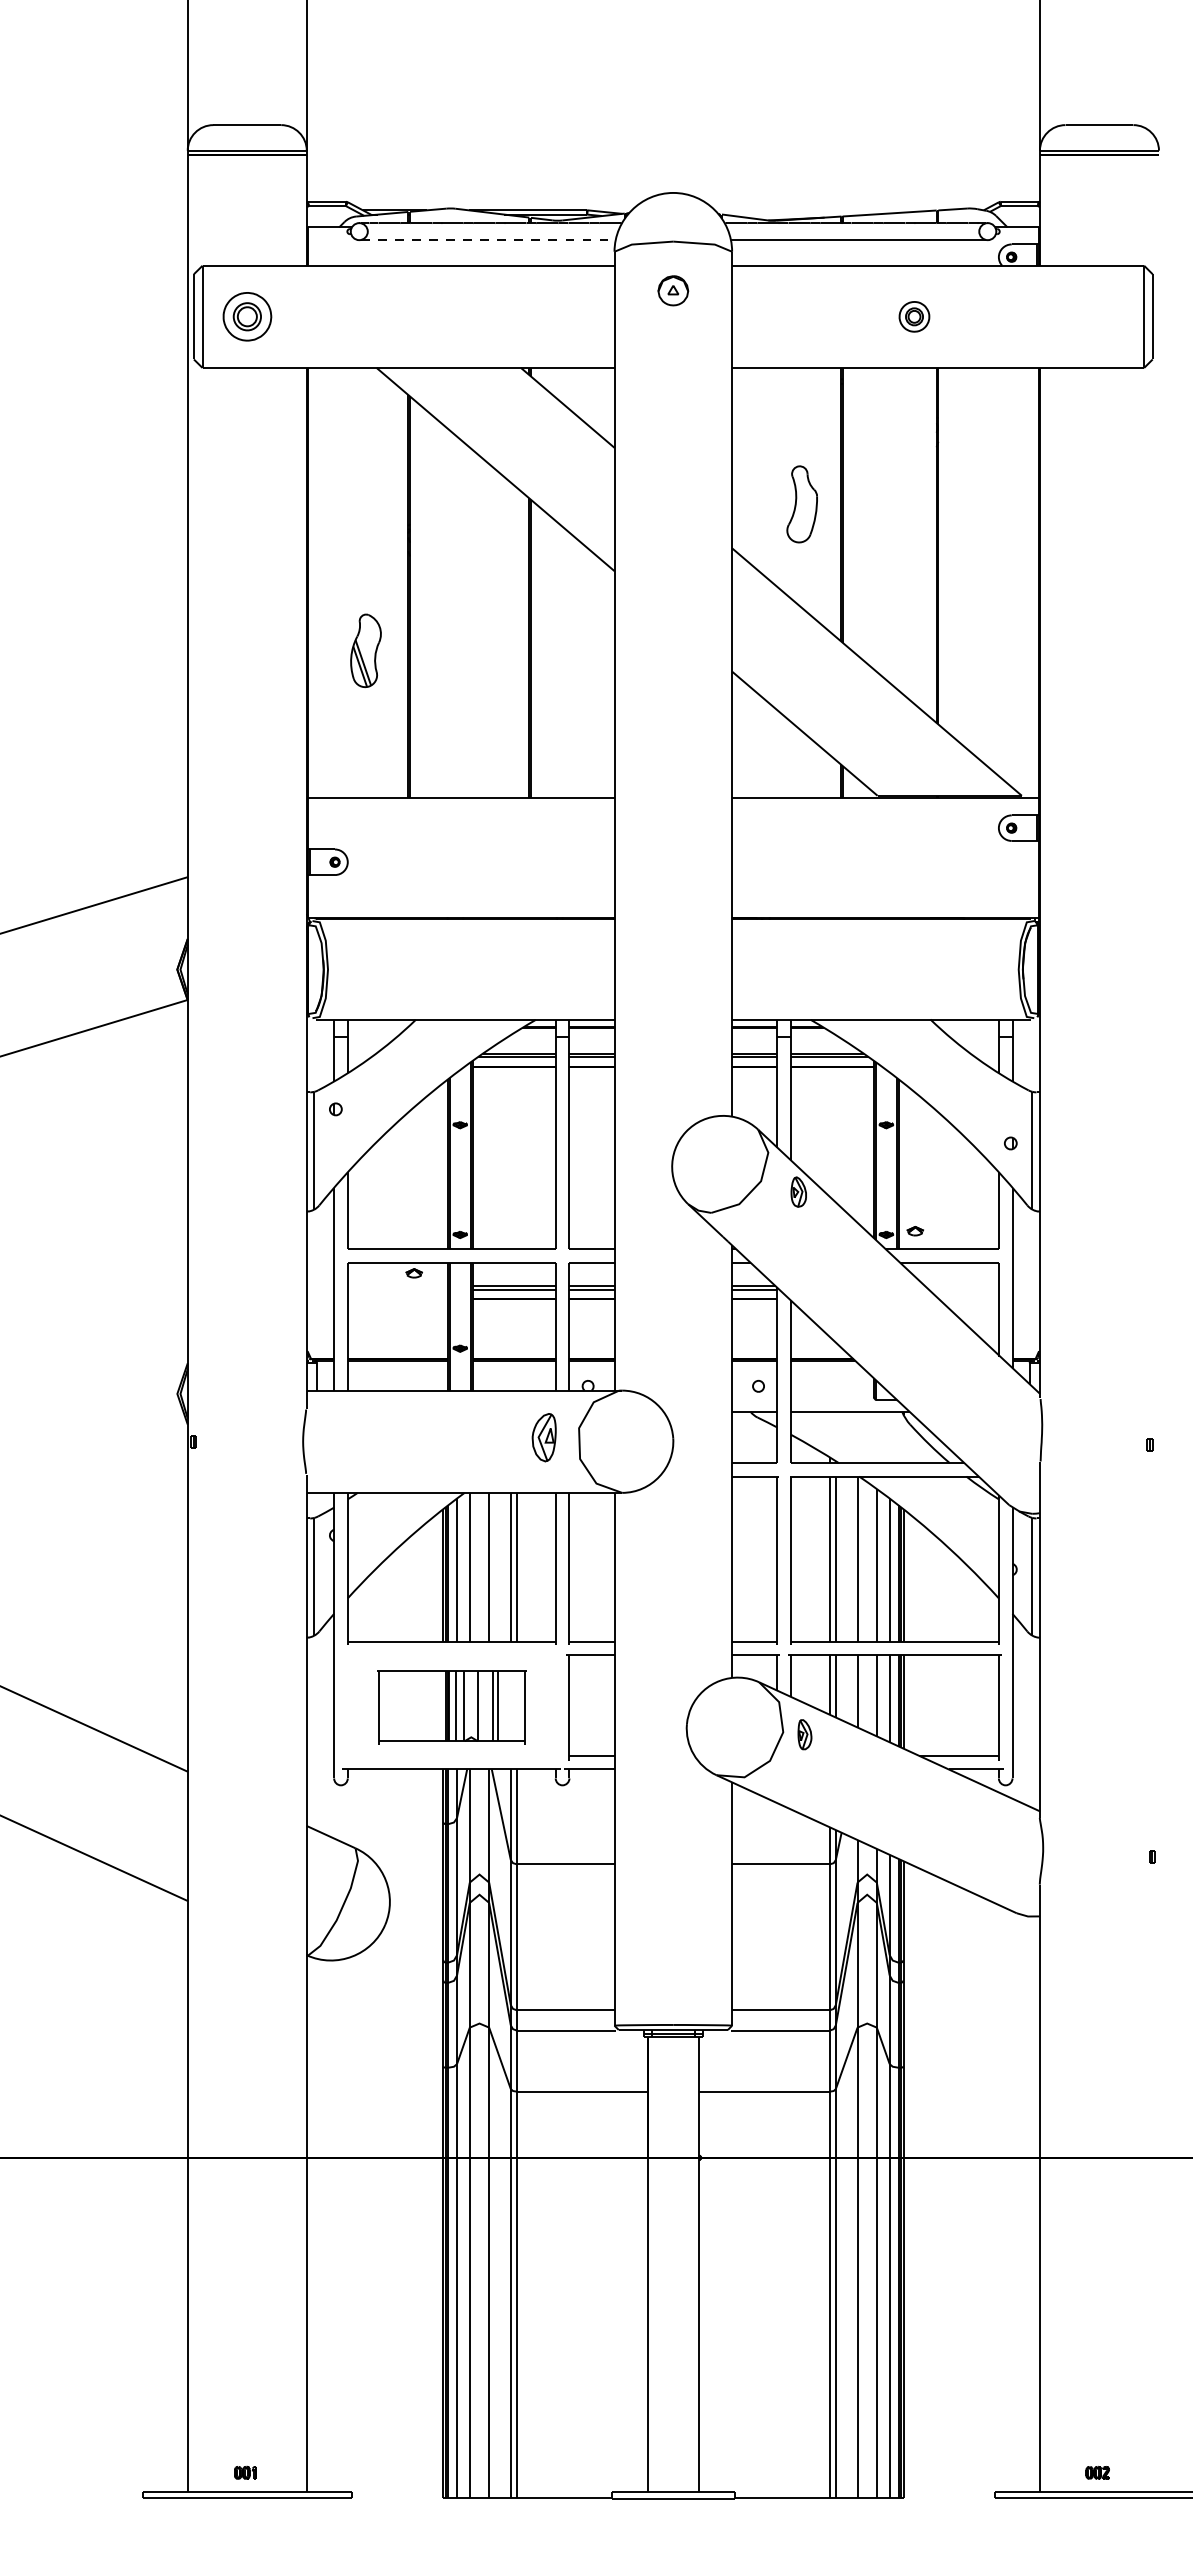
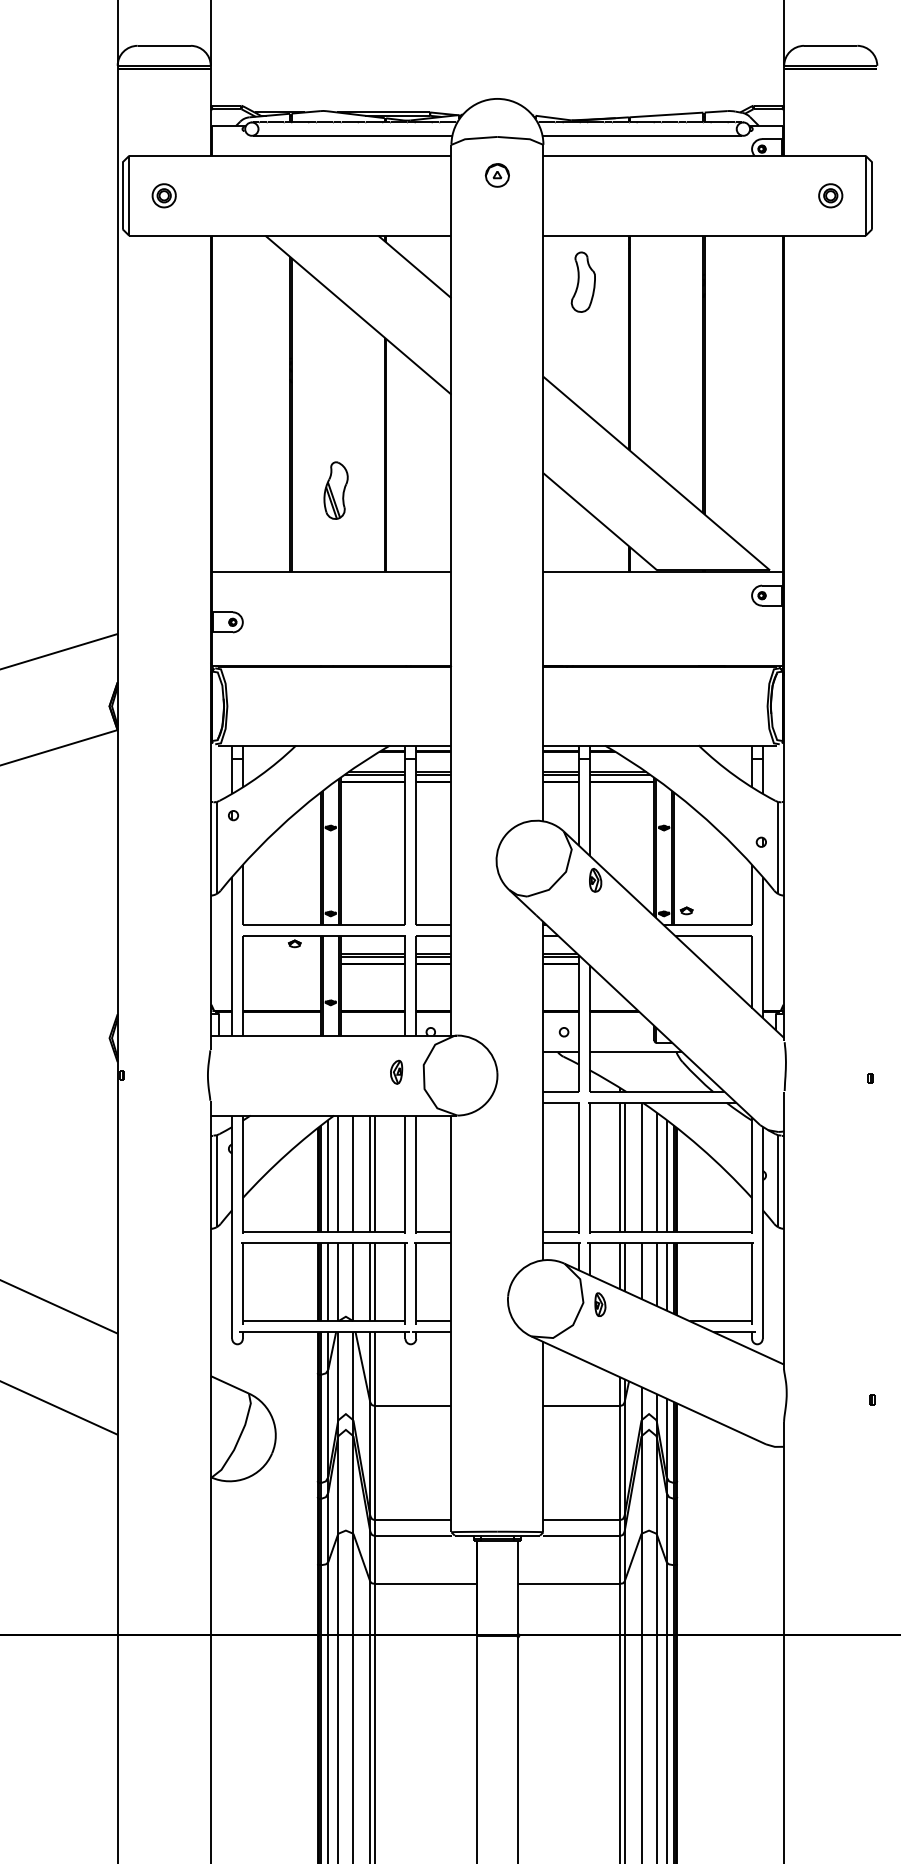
line: (488, 240) -> (352, 136), dashed -> solid
part: (246, 316) -> (163, 195), size x0.62
part: (914, 316) -> (830, 195), moved
part: (801, 504) -> (582, 282), moved
part: (365, 650) -> (335, 490), moved
part: (544, 1437) -> (396, 1072), size x0.62
part: (451, 1707) -> (323, 1283), size x1.43

